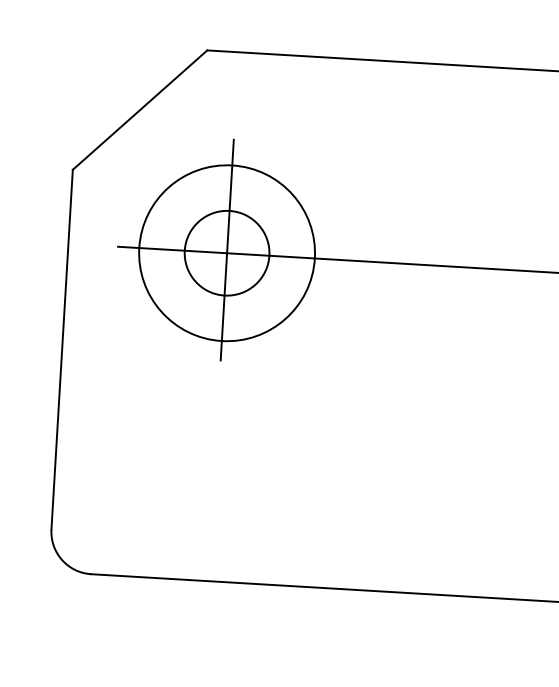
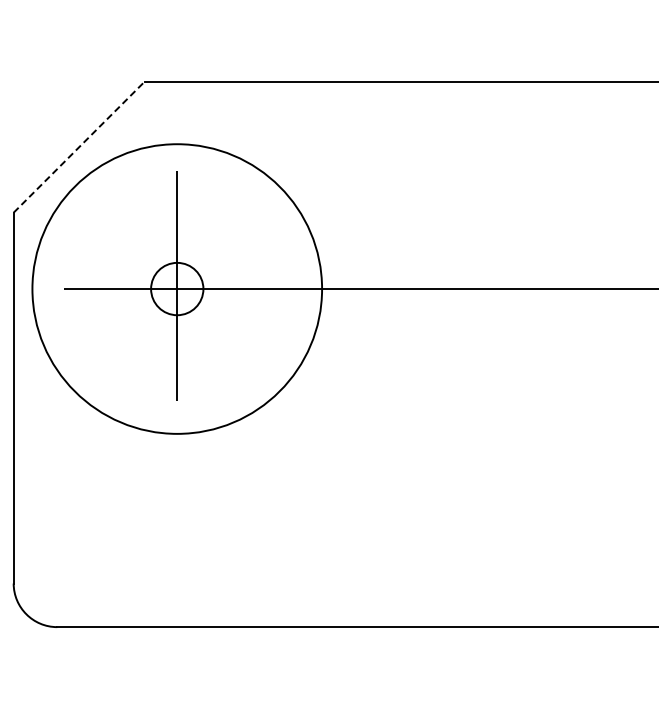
line: (140, 110) -> (79, 147), solid -> dashed
circle: (226, 252) -> (176, 288), size x0.6
circle: (226, 252) -> (176, 288), size x1.6

